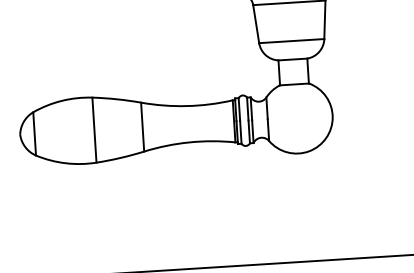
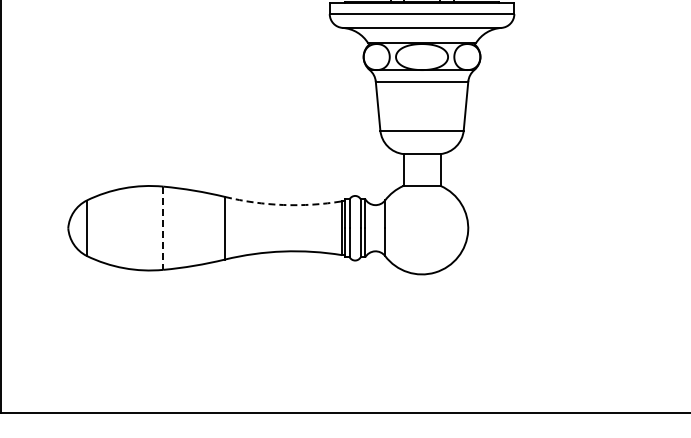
arc: (187, 106) -> (283, 205), solid -> dashed
line: (94, 130) -> (163, 228), solid -> dashed

